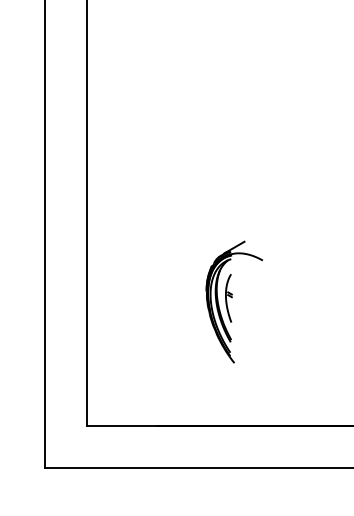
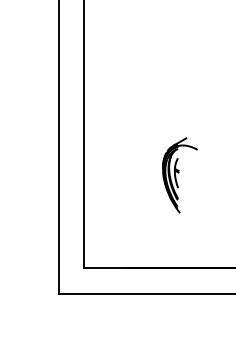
part: (233, 302) -> (179, 175), moved

